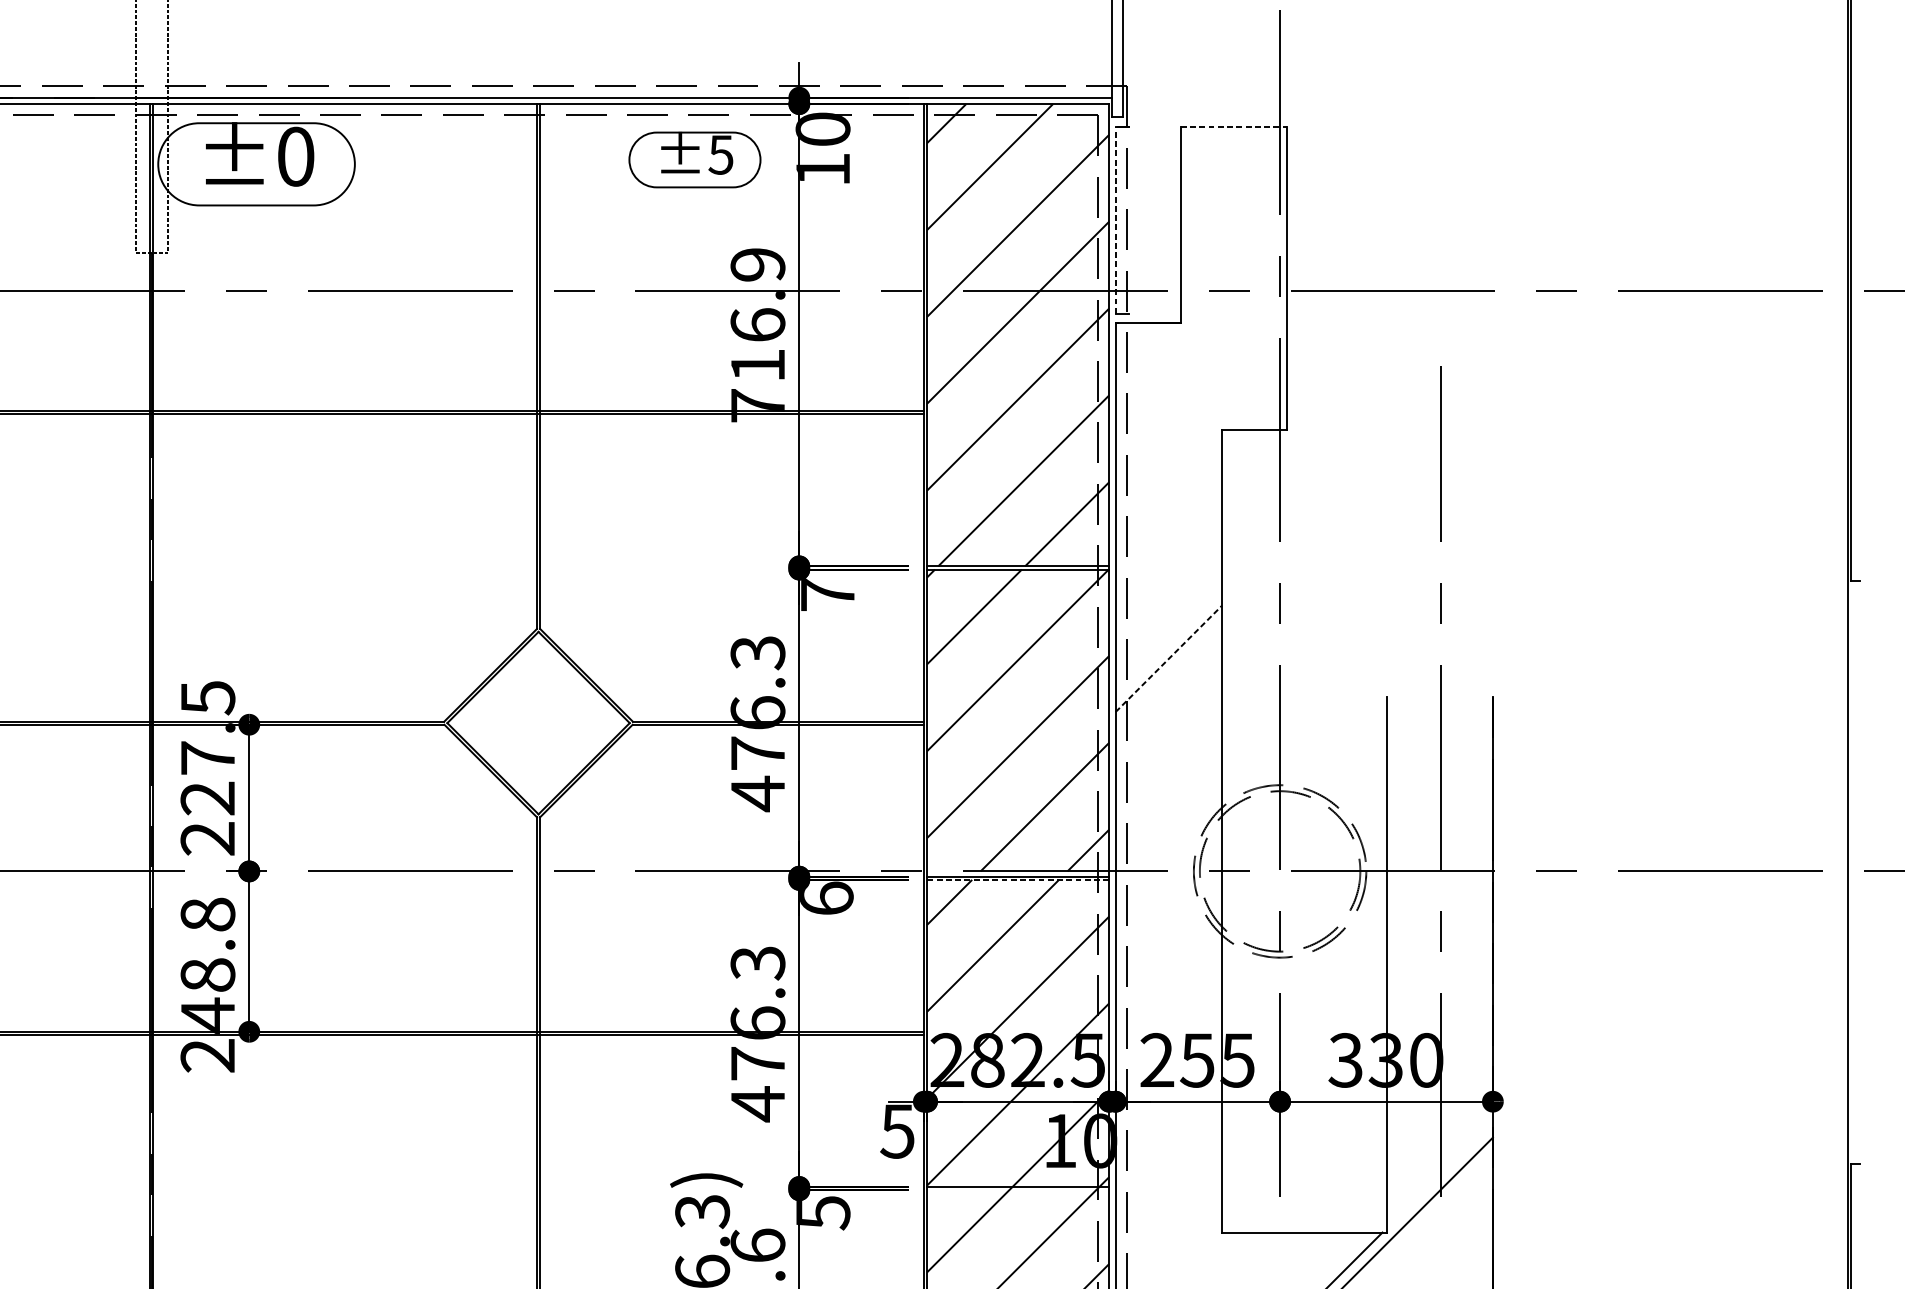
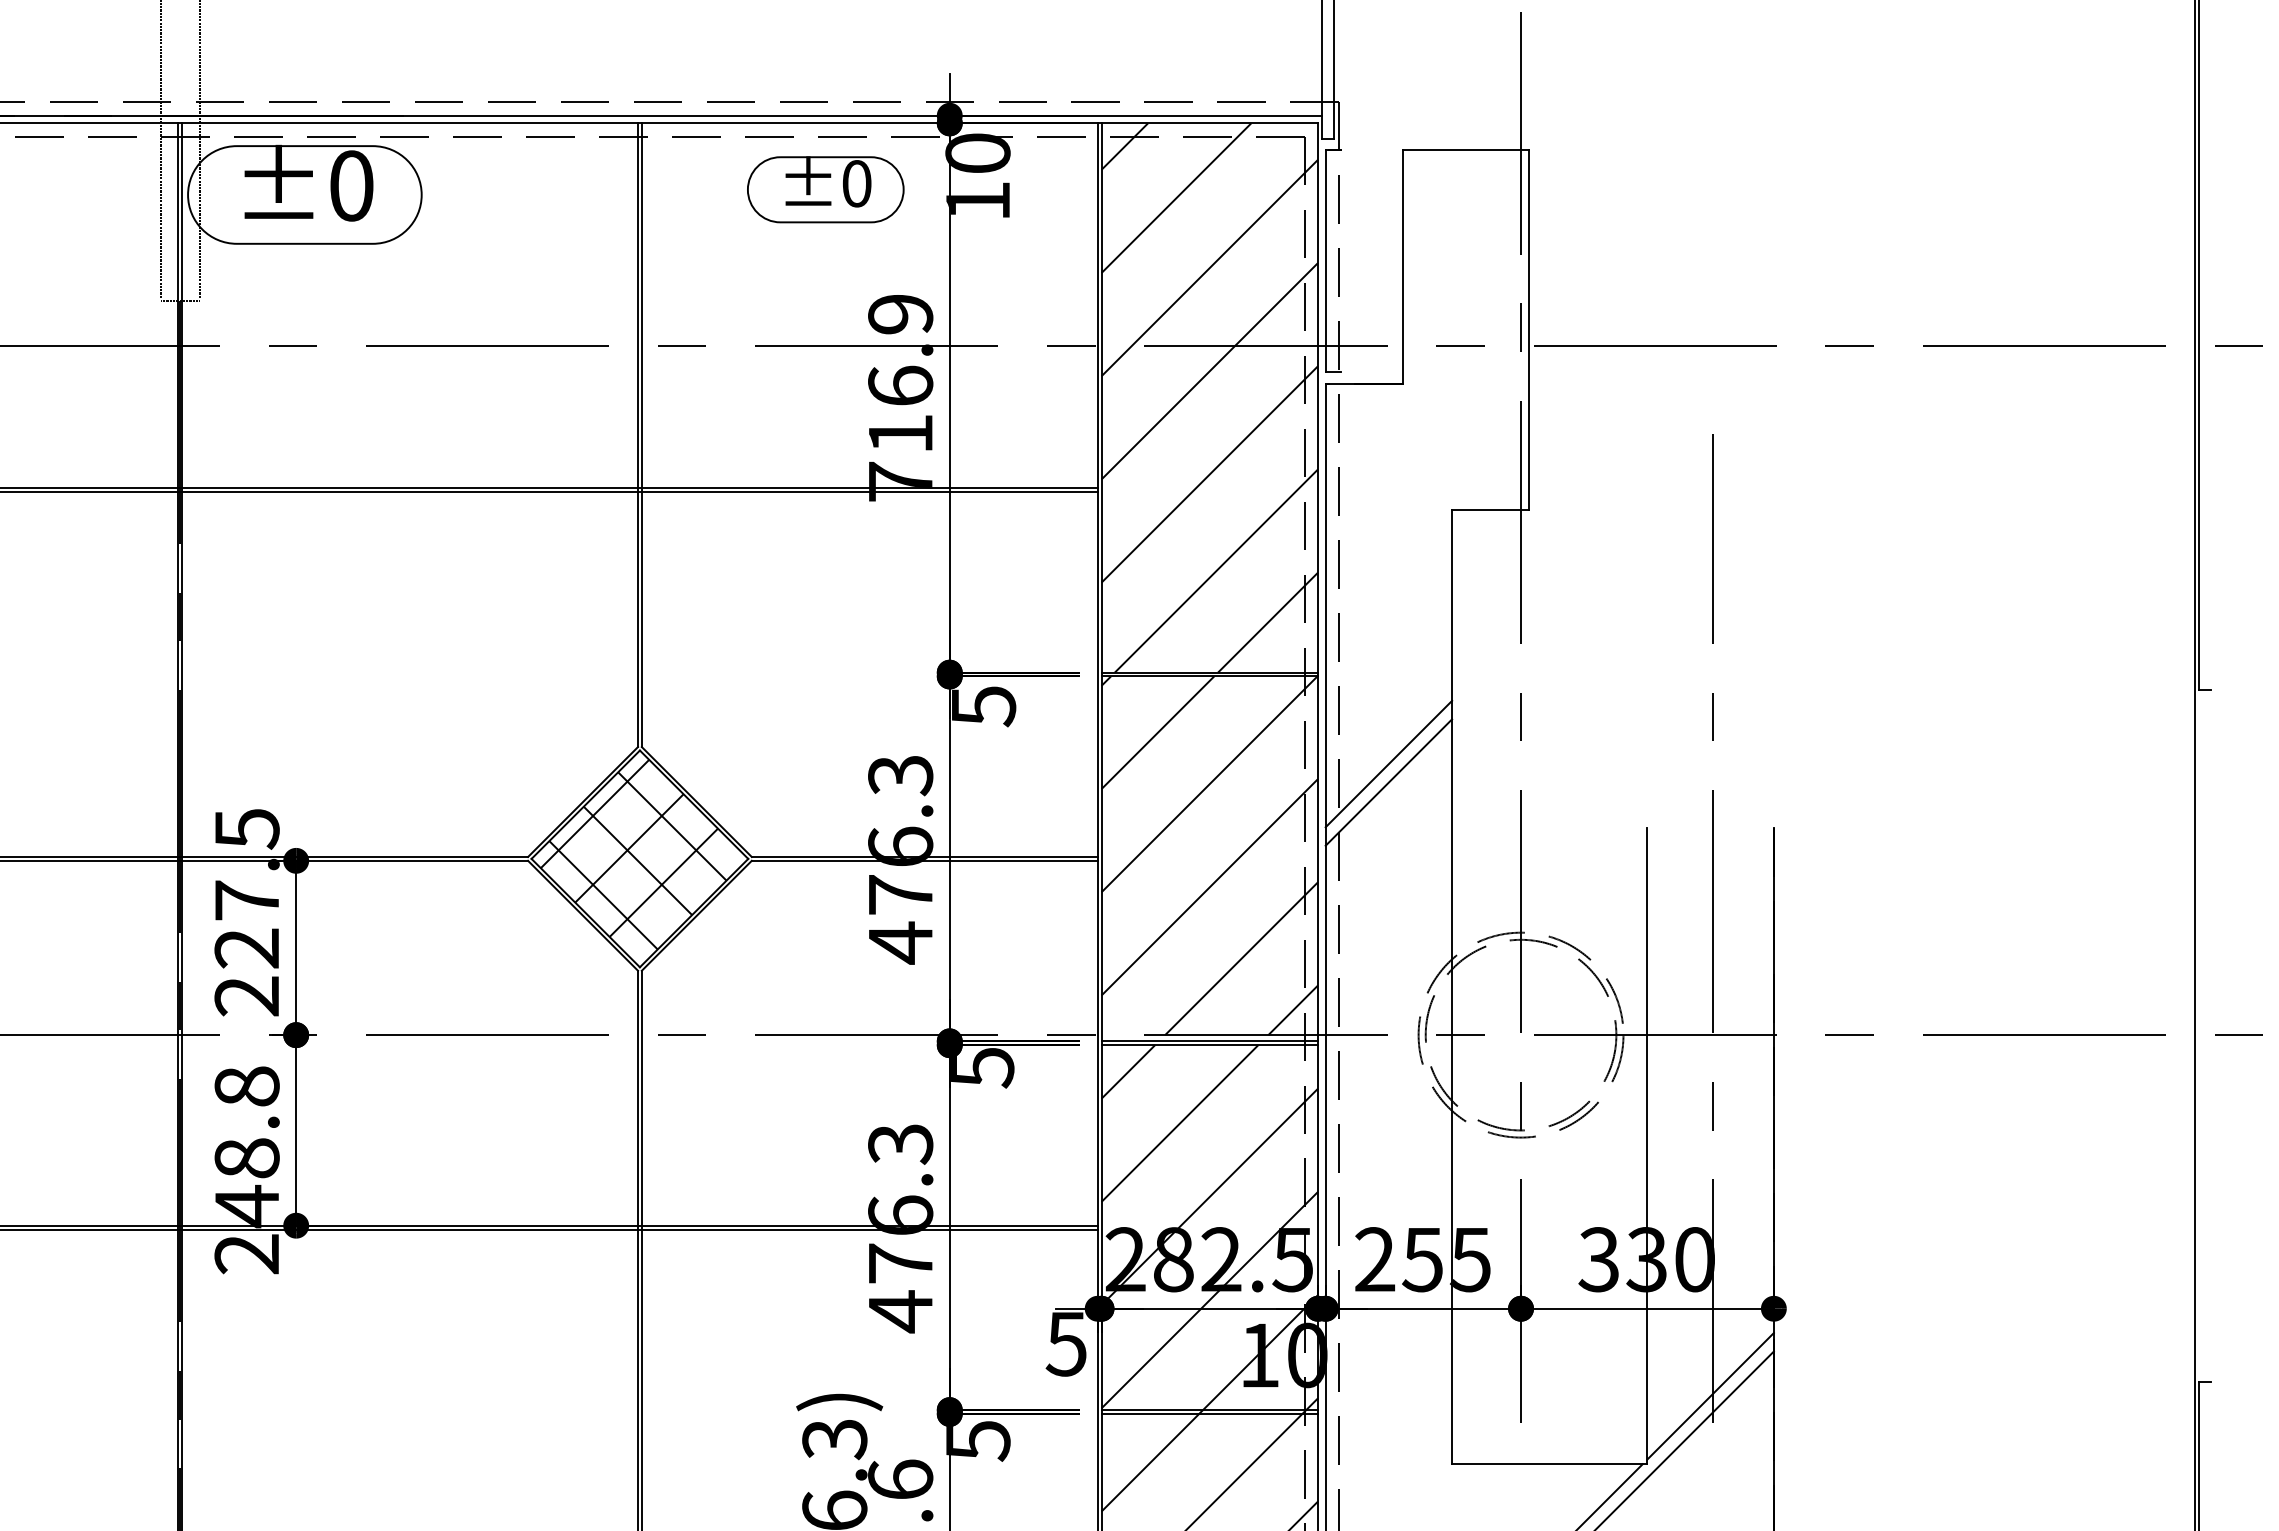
line: (1234, 126) -> (1466, 150), dashed -> solid
text: (720, 154) -> (856, 183), ±5 -> ±0
line: (1115, 219) -> (1325, 260), dashed -> solid
text: (828, 594) -> (984, 706), 7 -> 5
line: (1168, 642) -> (1388, 763), added
line: (1169, 658) -> (1389, 782), dashed -> solid
hatch: (533, 719) -> (633, 854), added
line: (1017, 880) -> (1209, 1045), dashed -> solid
text: (826, 898) -> (982, 1067), 6 -> 5
line: (1439, 1175) -> (1710, 1396), added
line: (1017, 1189) -> (1209, 1413), added

